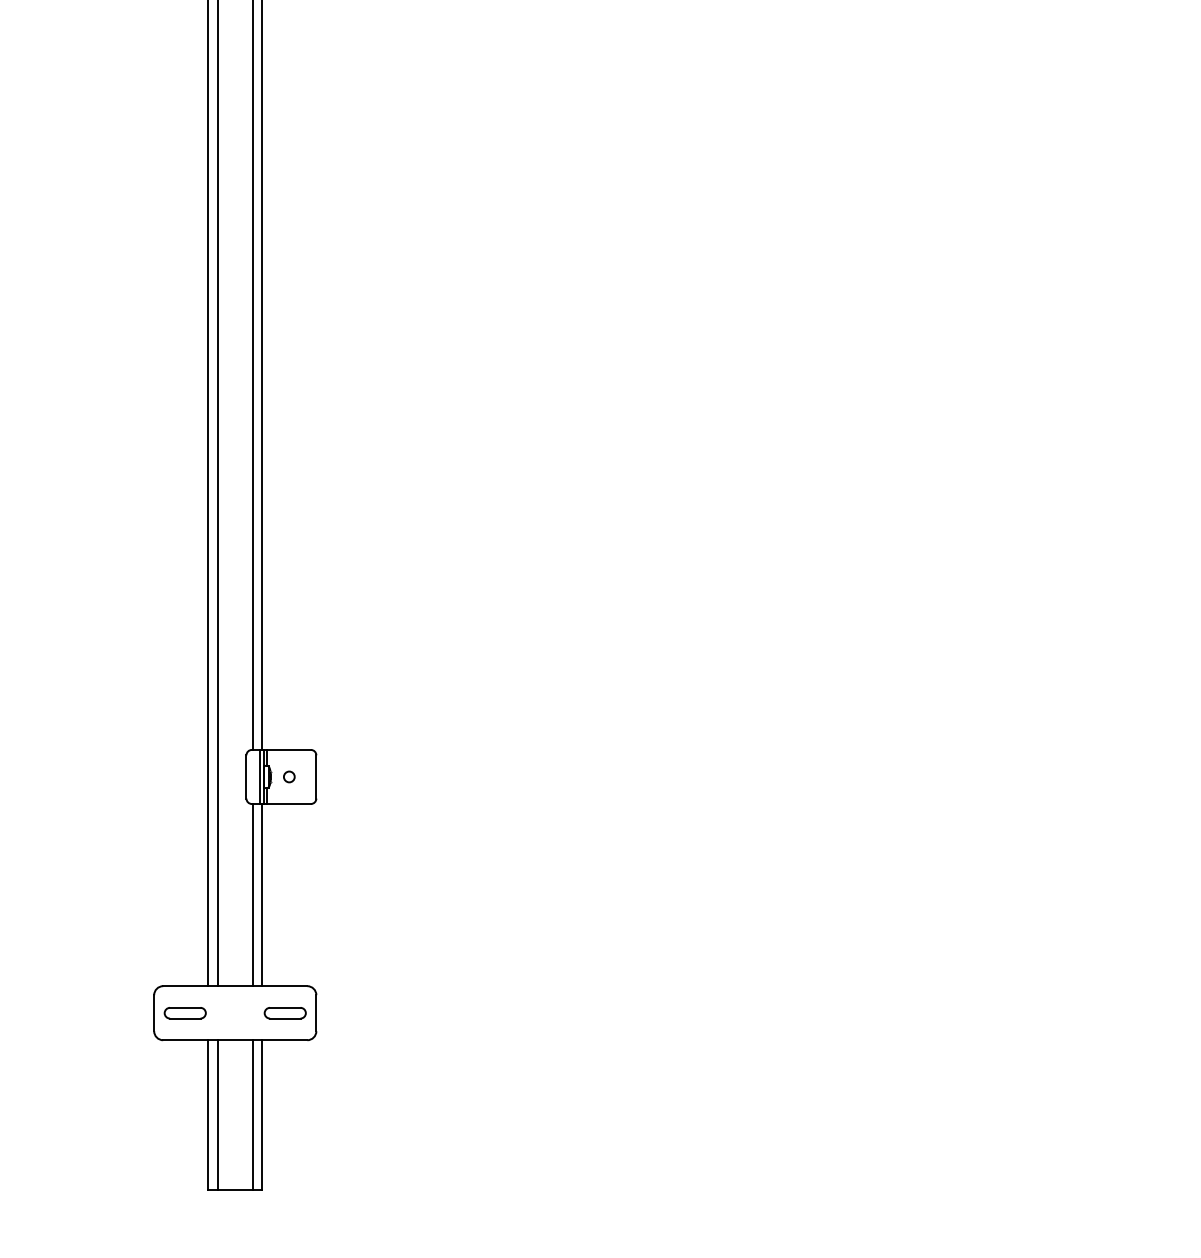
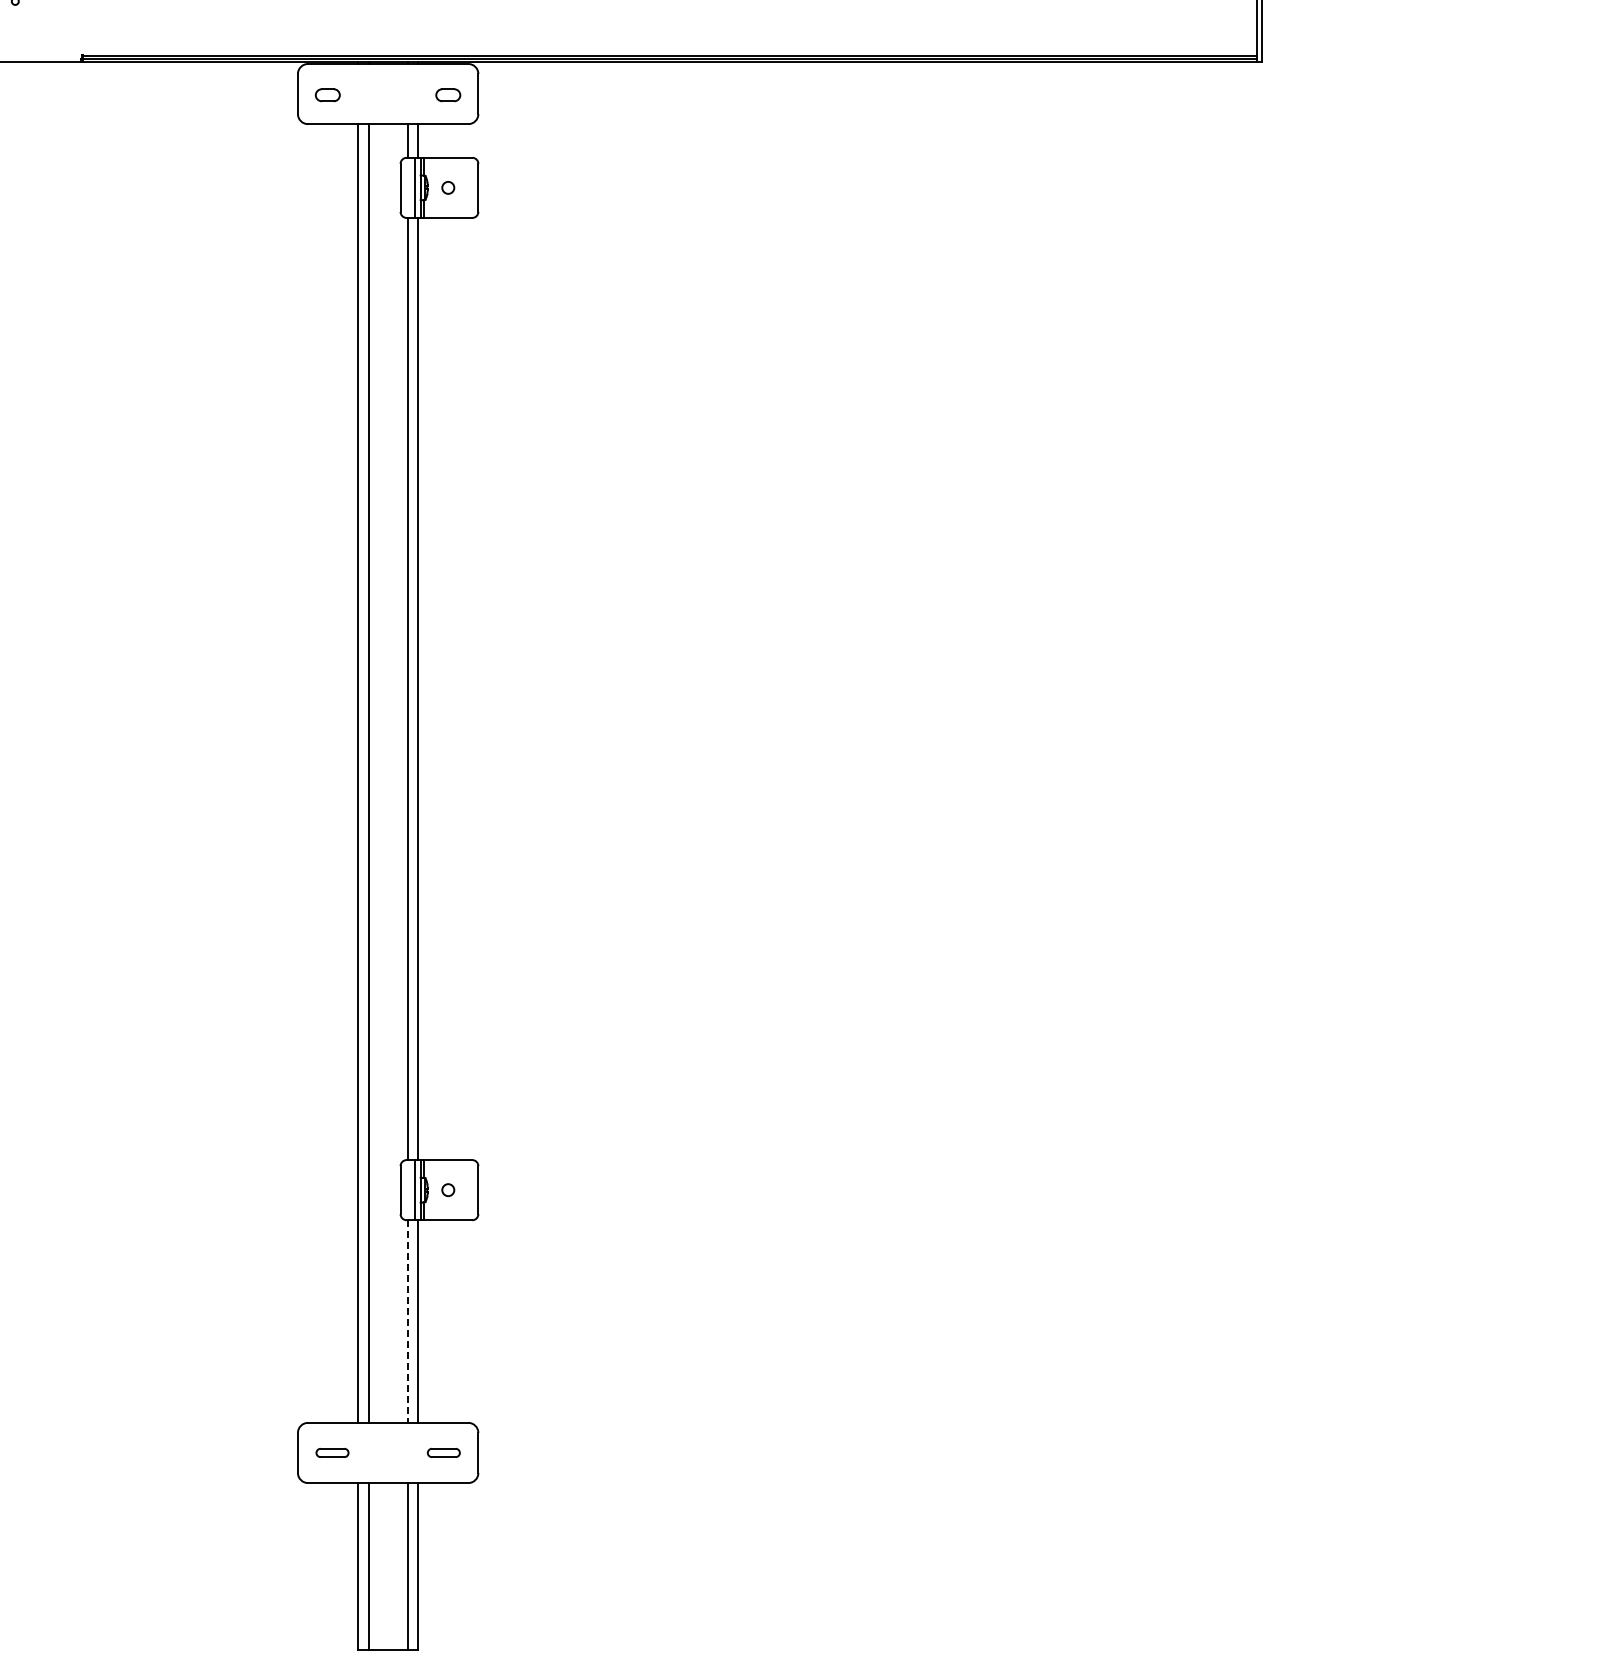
line: (252, 895) -> (407, 1322), solid -> dashed
part: (185, 1012) -> (332, 1452), size x0.7
part: (285, 1012) -> (443, 1452), size x0.7

